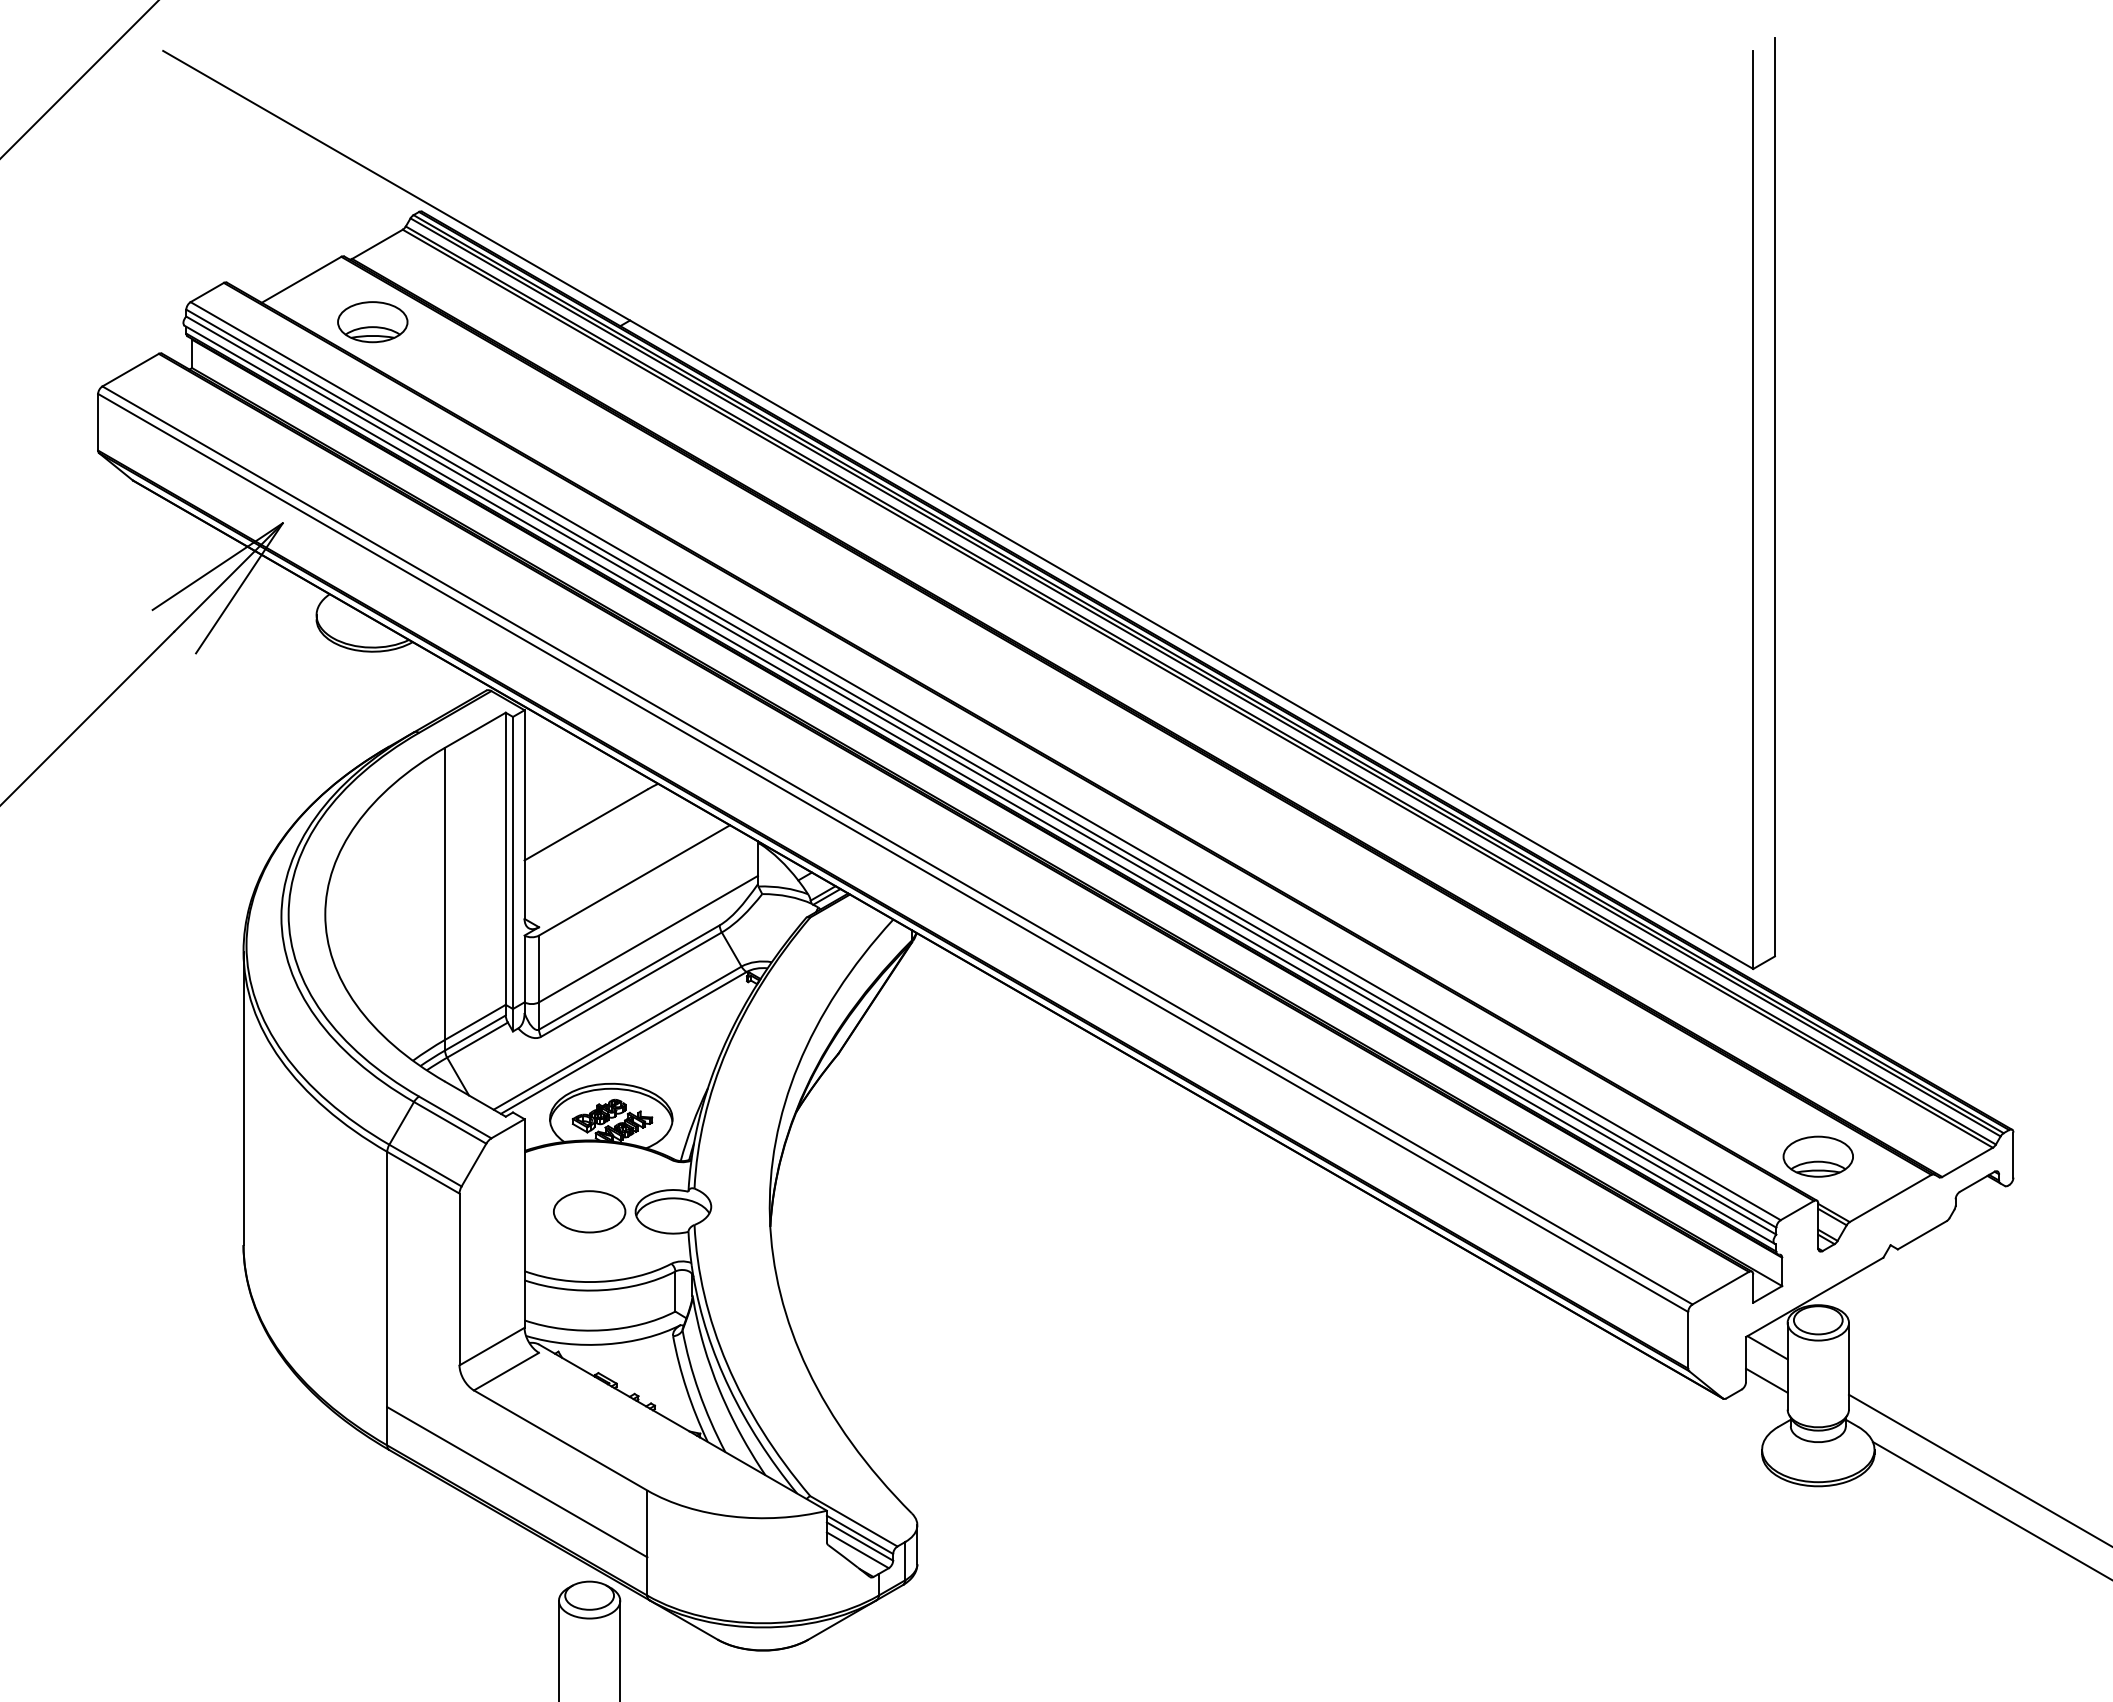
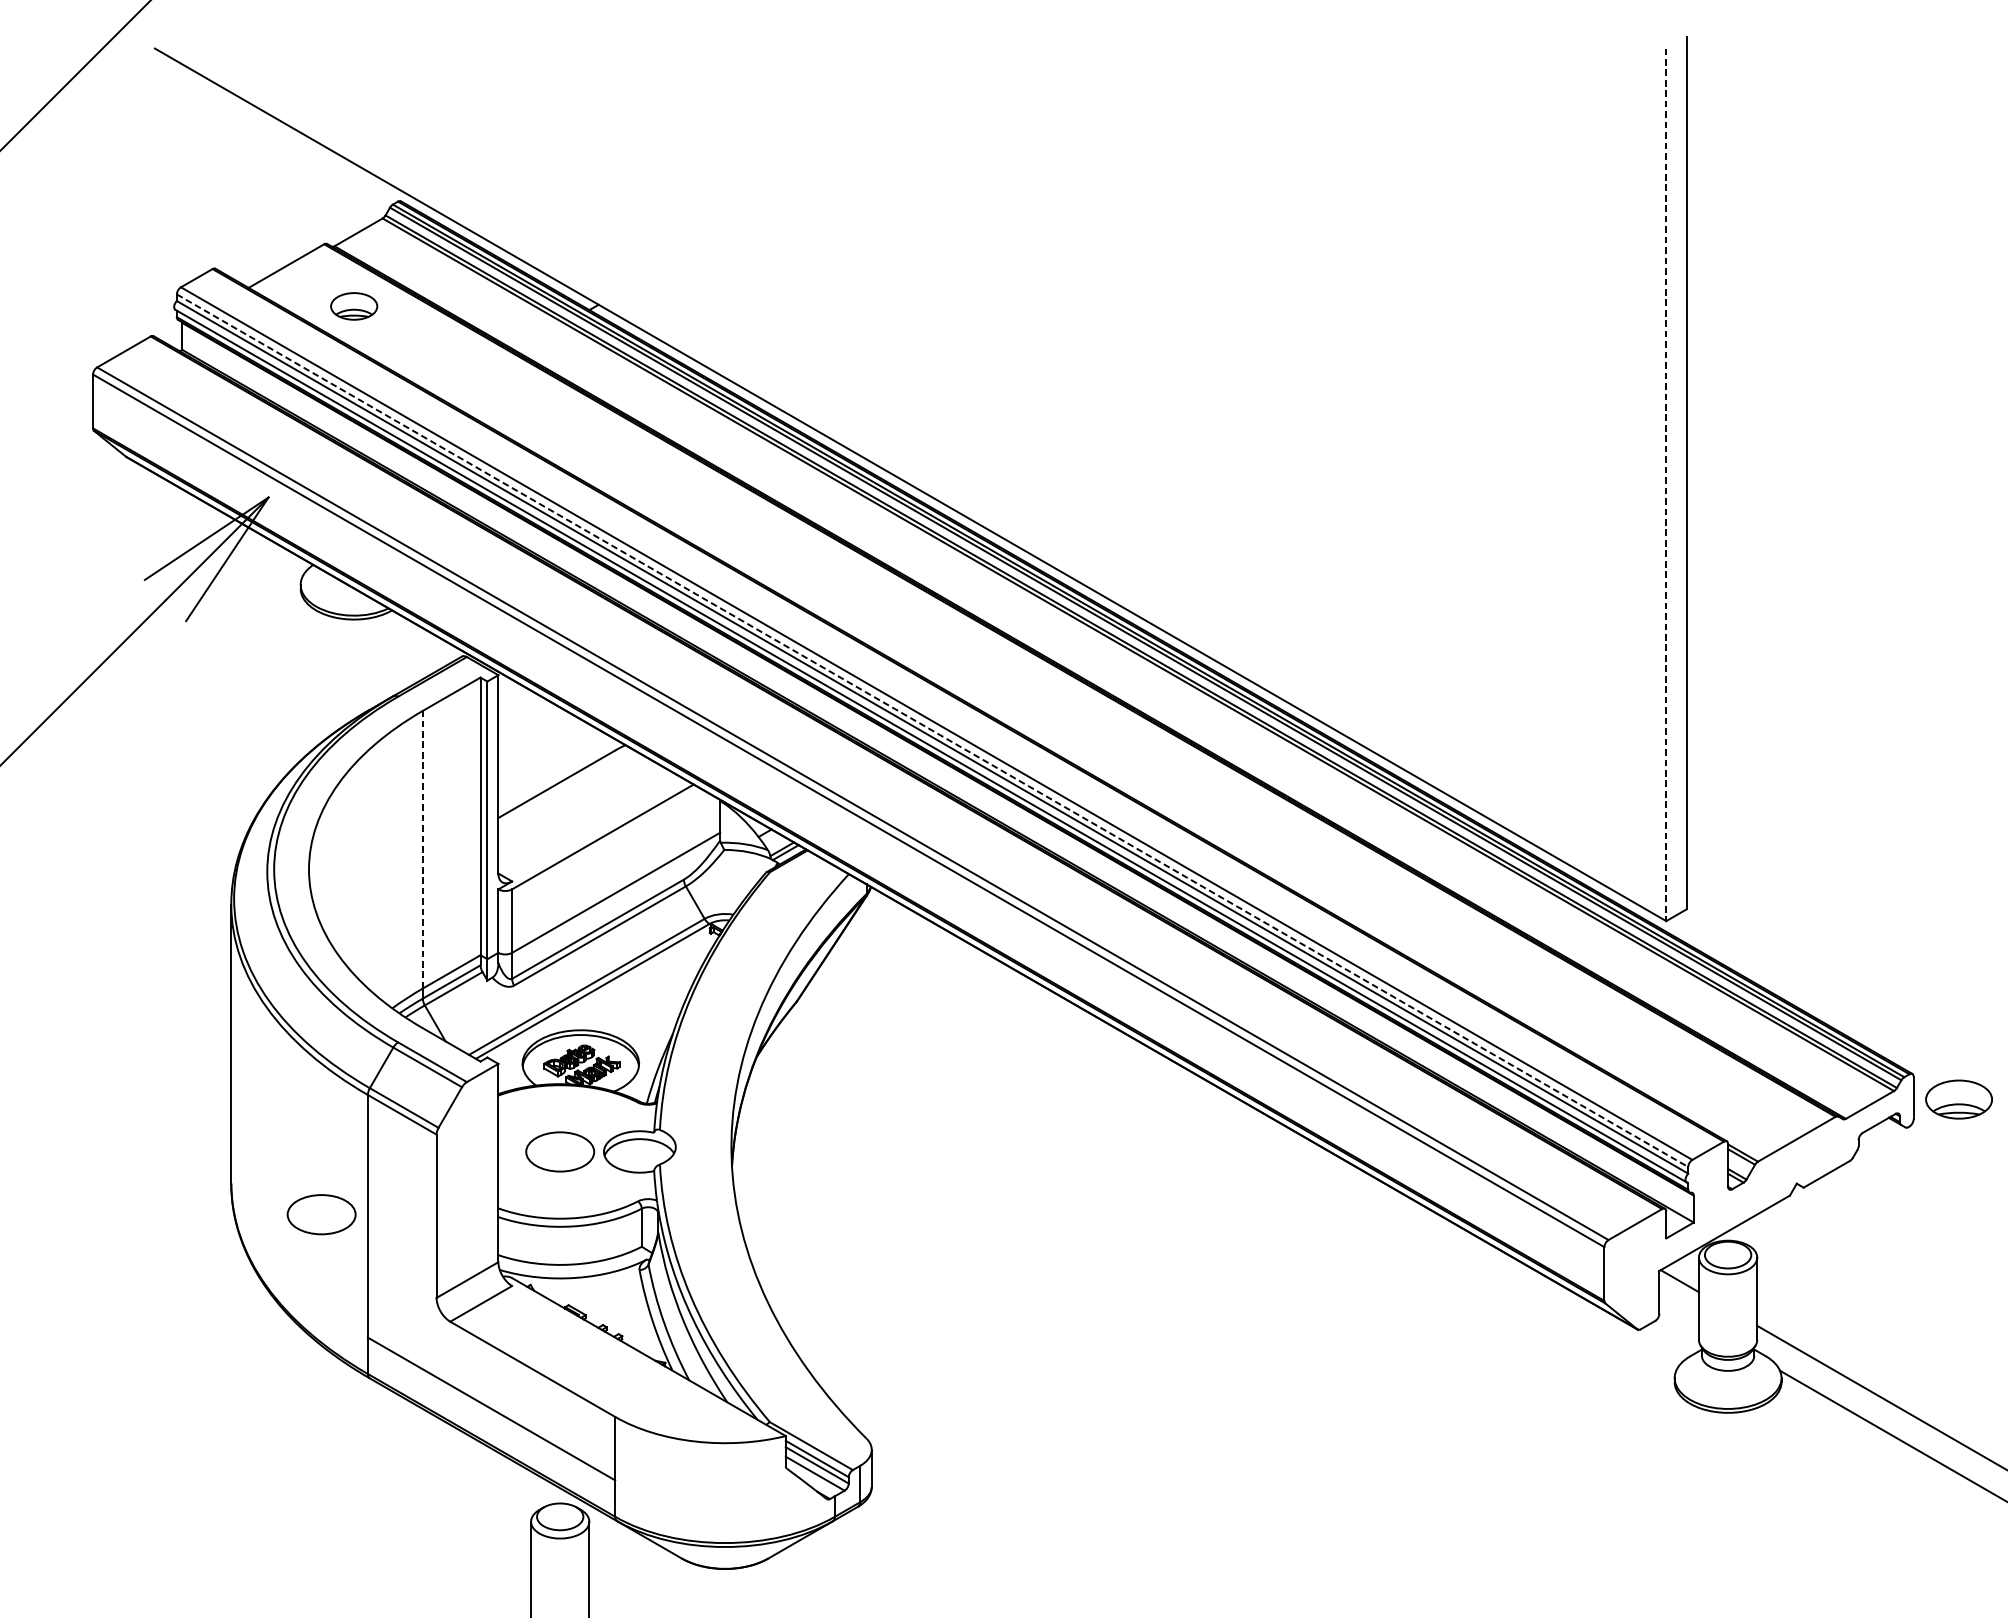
part: (372, 322) -> (353, 306), size x0.7
line: (1753, 510) -> (1666, 485), solid -> dashed
line: (981, 768) -> (932, 730), solid -> dashed
line: (445, 893) -> (423, 849), solid -> dashed
part: (1817, 1156) -> (1958, 1099), moved
part: (338, 1277) -> (321, 1214), added
line: (1766, 1380) -> (1678, 1312), removed

